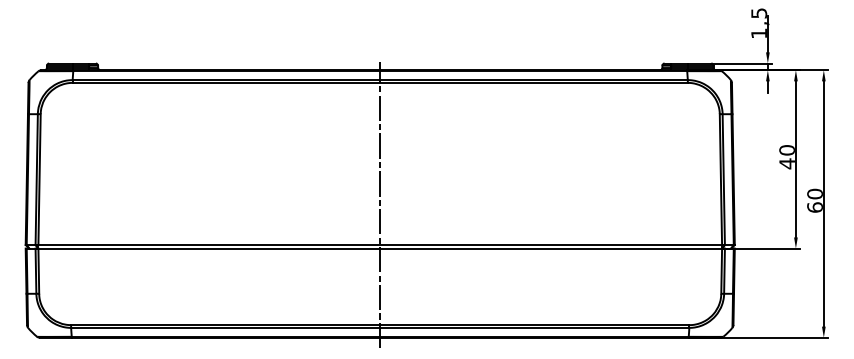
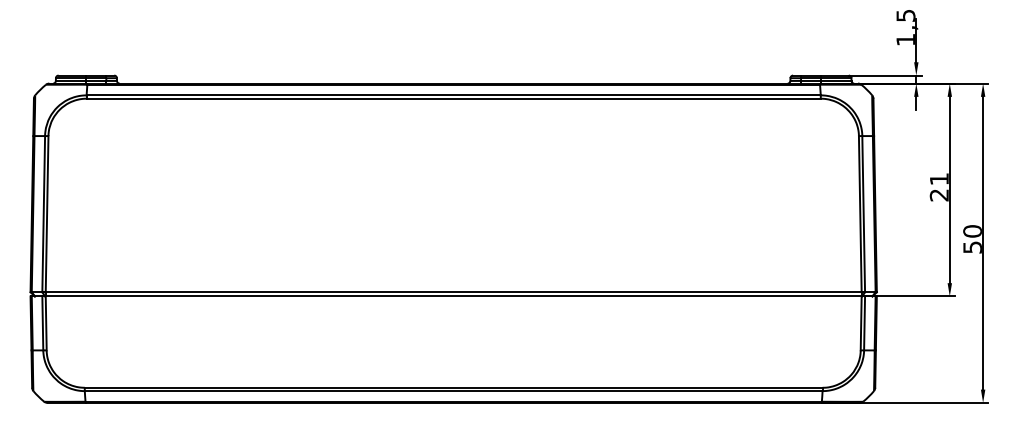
text: (786, 157) -> (938, 187), 40 -> 21
line: (380, 205) -> (453, 244), removed
text: (814, 207) -> (972, 247), 60 -> 50

